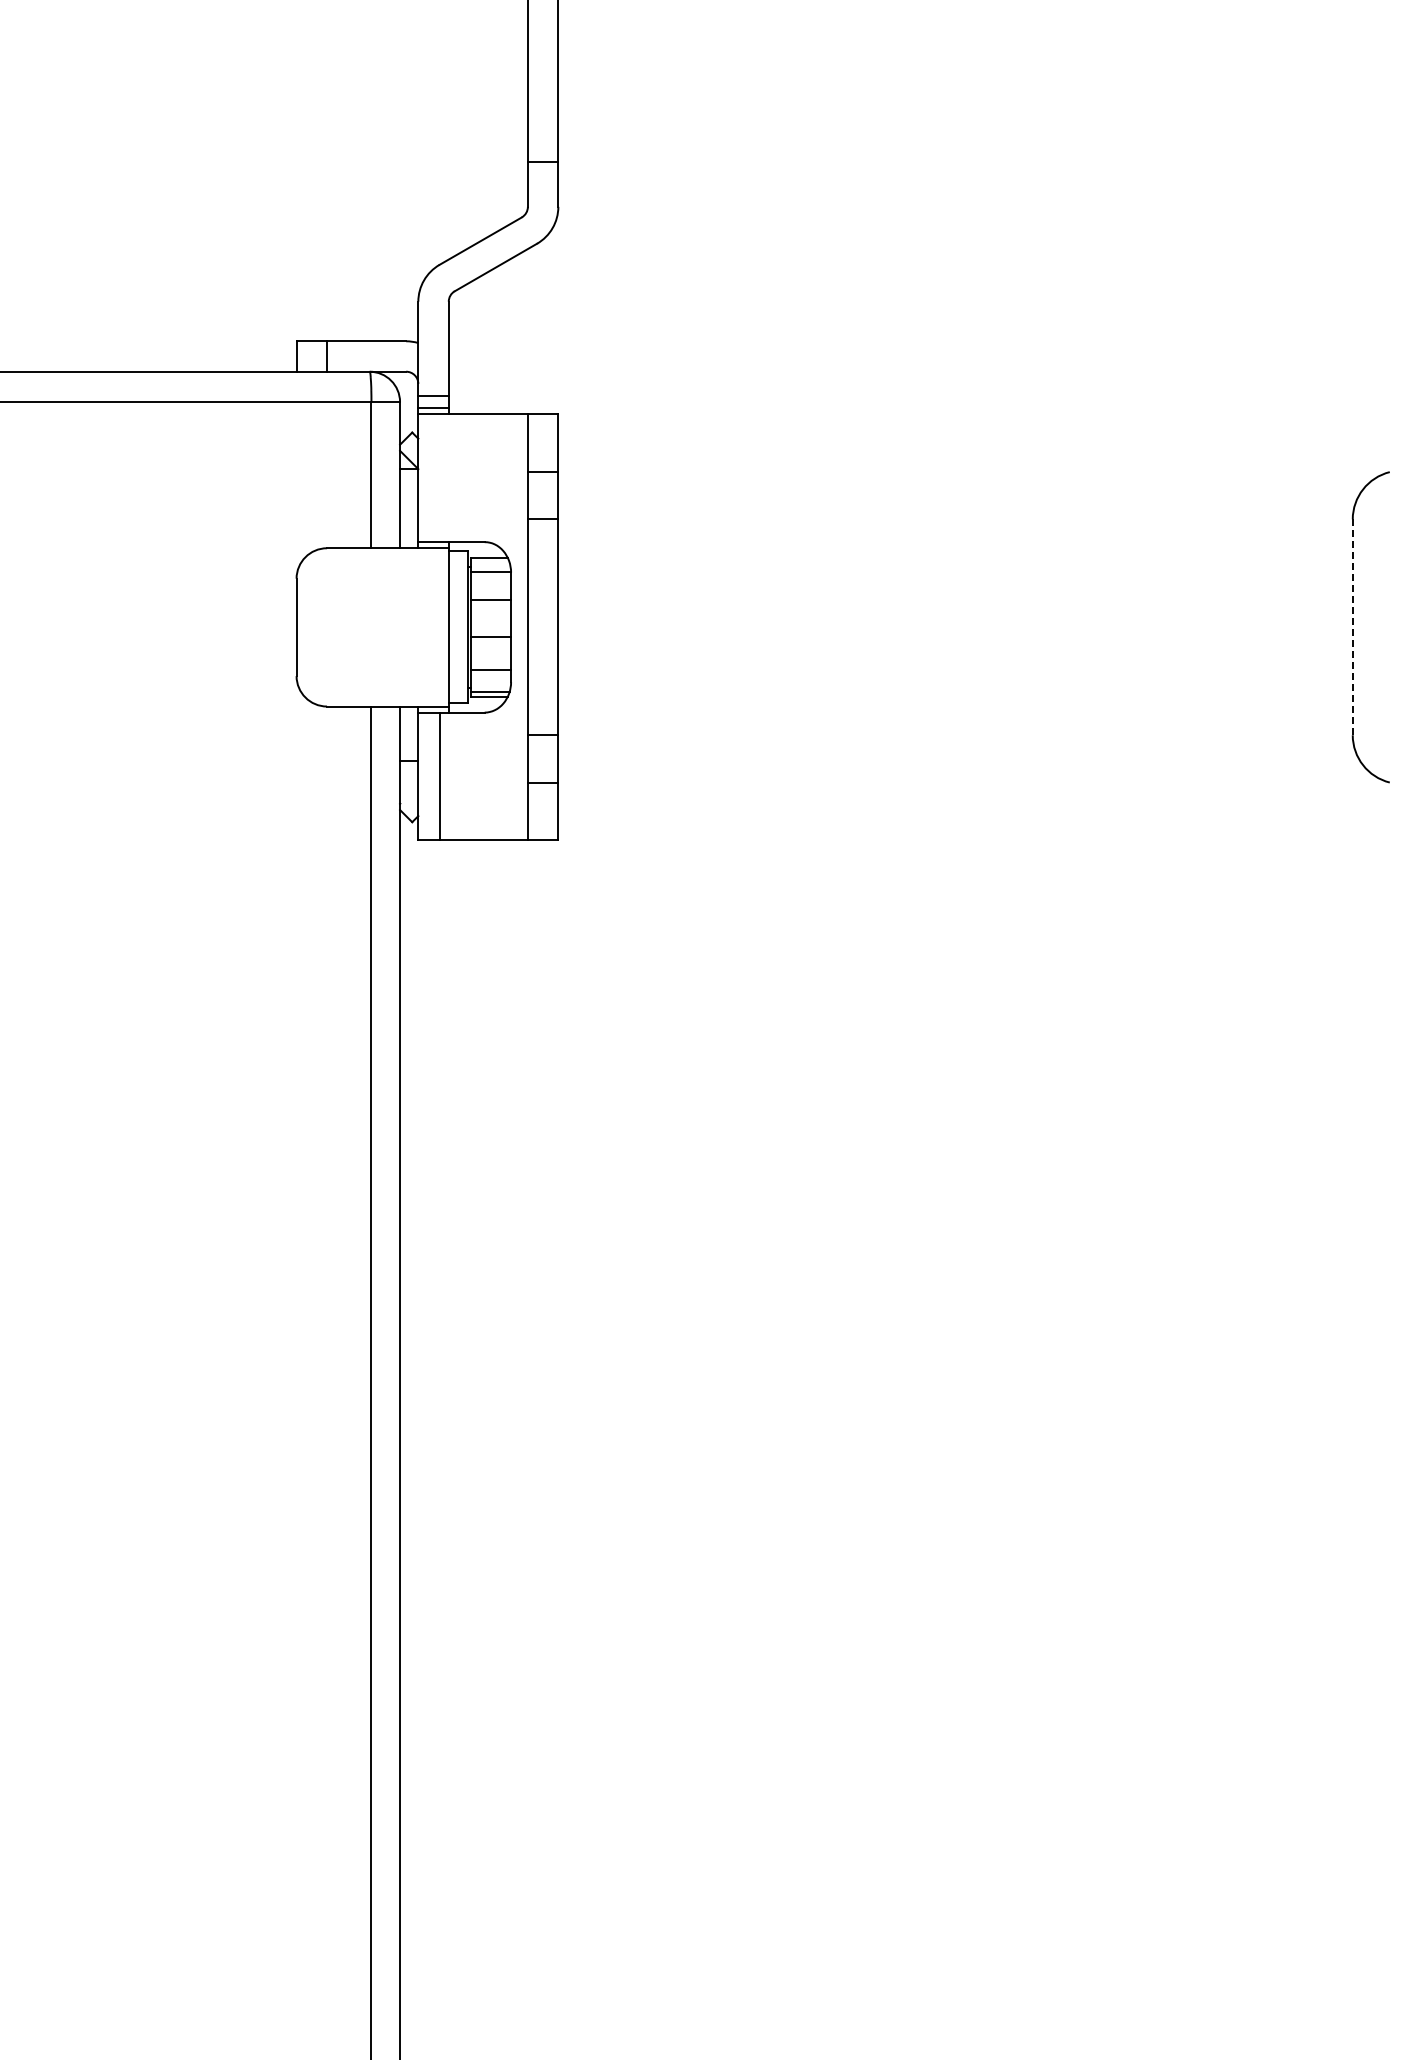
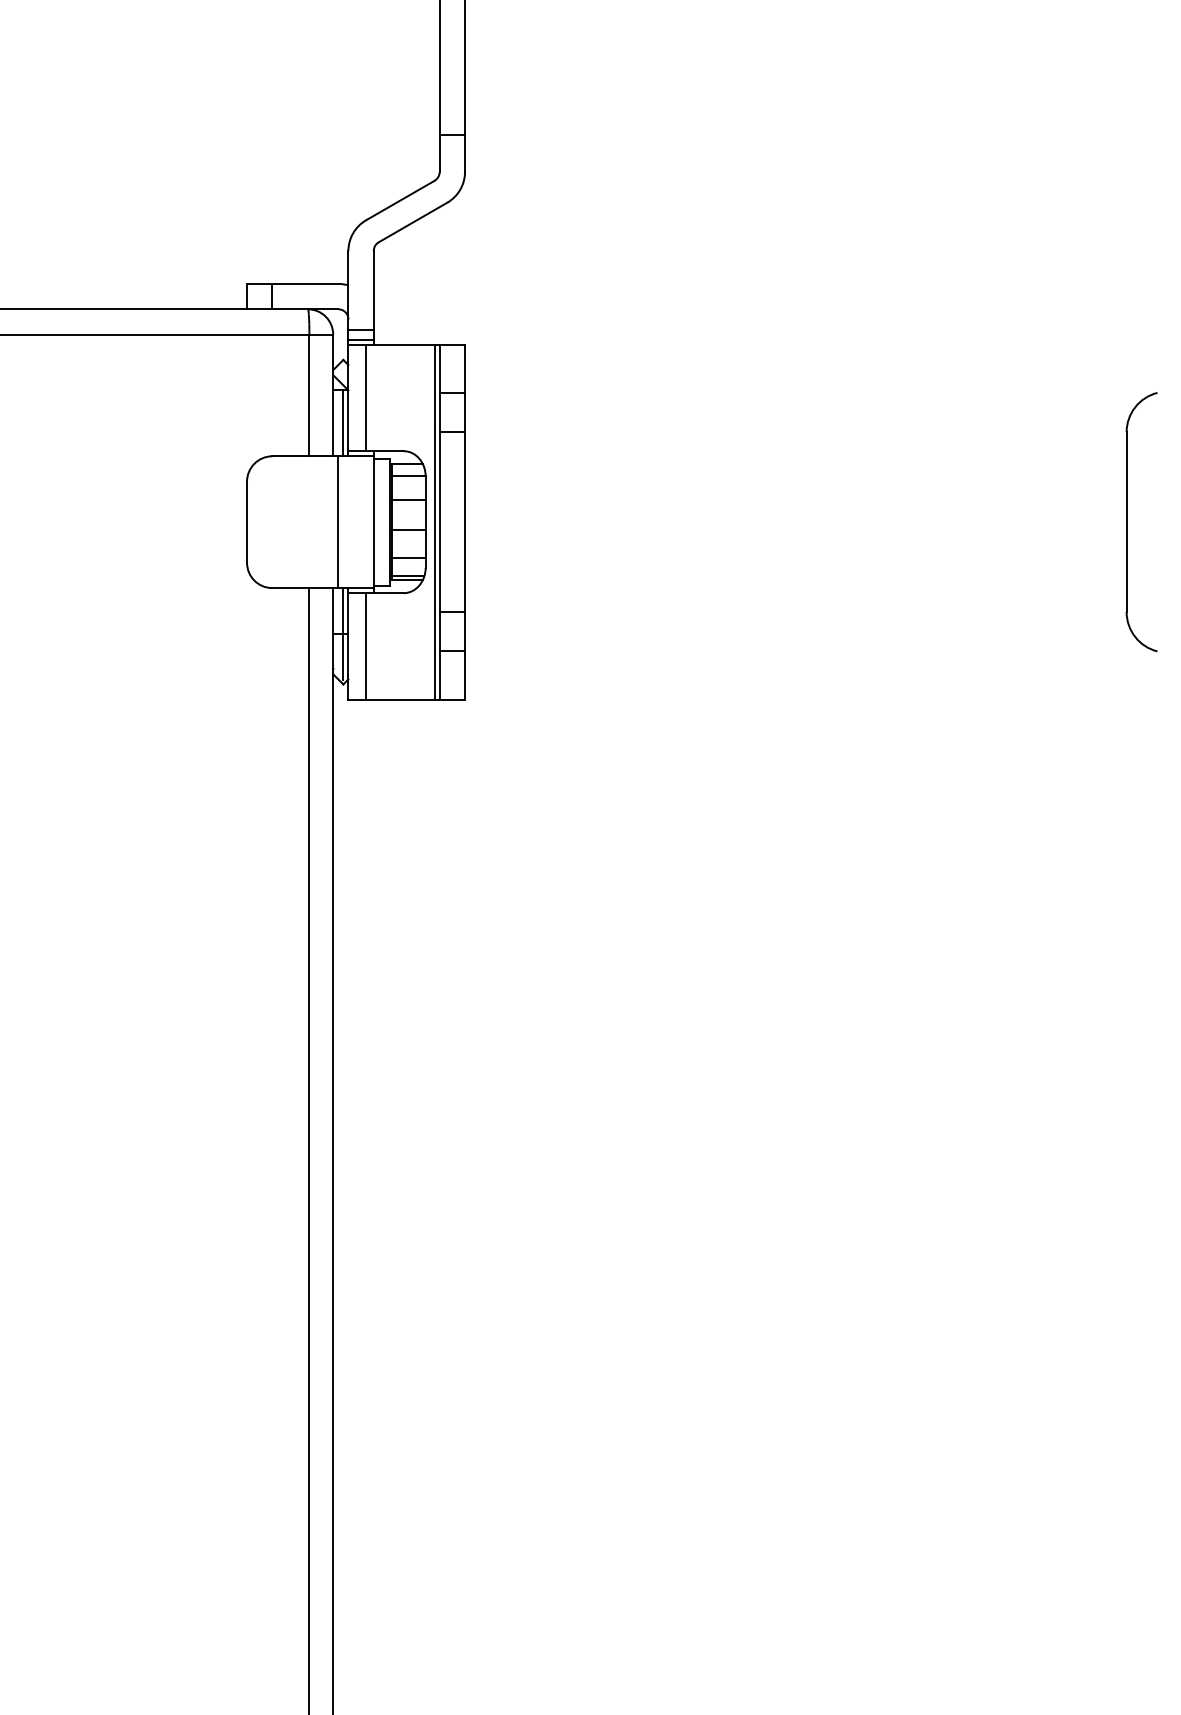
line: (439, 478) -> (366, 398), added
line: (412, 508) -> (343, 423), added
line: (406, 627) -> (338, 522), added
line: (521, 627) -> (434, 522), added
line: (1352, 627) -> (1126, 522), dashed -> solid
line: (412, 761) -> (343, 633), added

